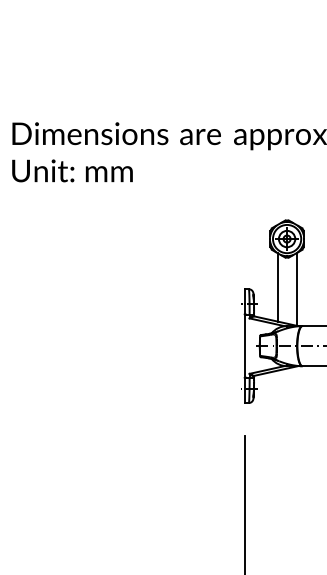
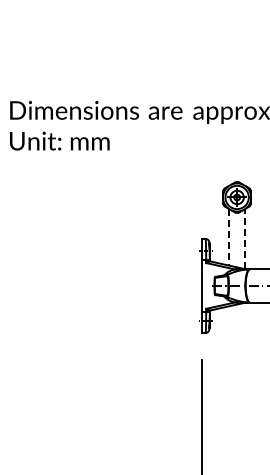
line: (277, 287) -> (229, 237), solid -> dashed
line: (297, 288) -> (245, 238), solid -> dashed

